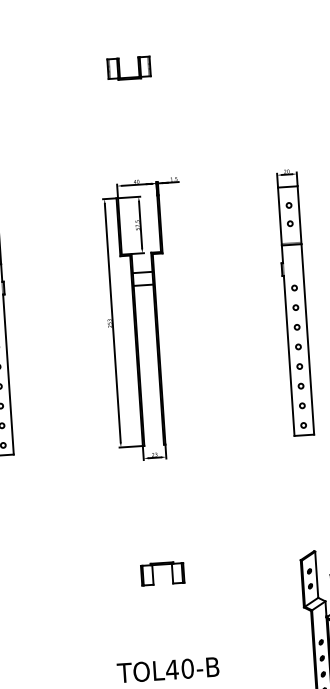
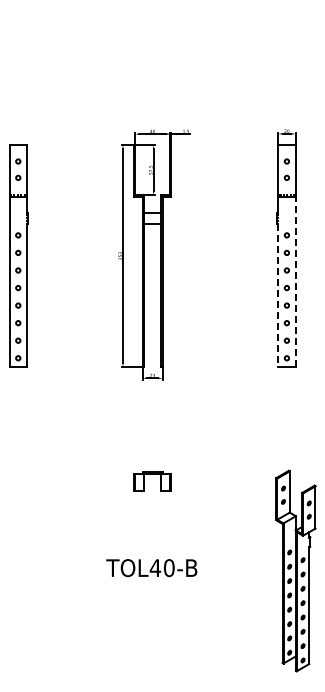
part: (129, 76) -> (152, 37), removed
line: (307, 338) -> (295, 281), solid -> dashed
line: (289, 355) -> (278, 295), solid -> dashed

